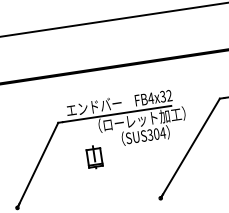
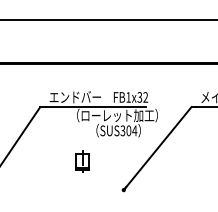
text: (150, 98) -> (128, 97), FB4x32 -> FB1x32
part: (94, 157) -> (82, 161), moved

